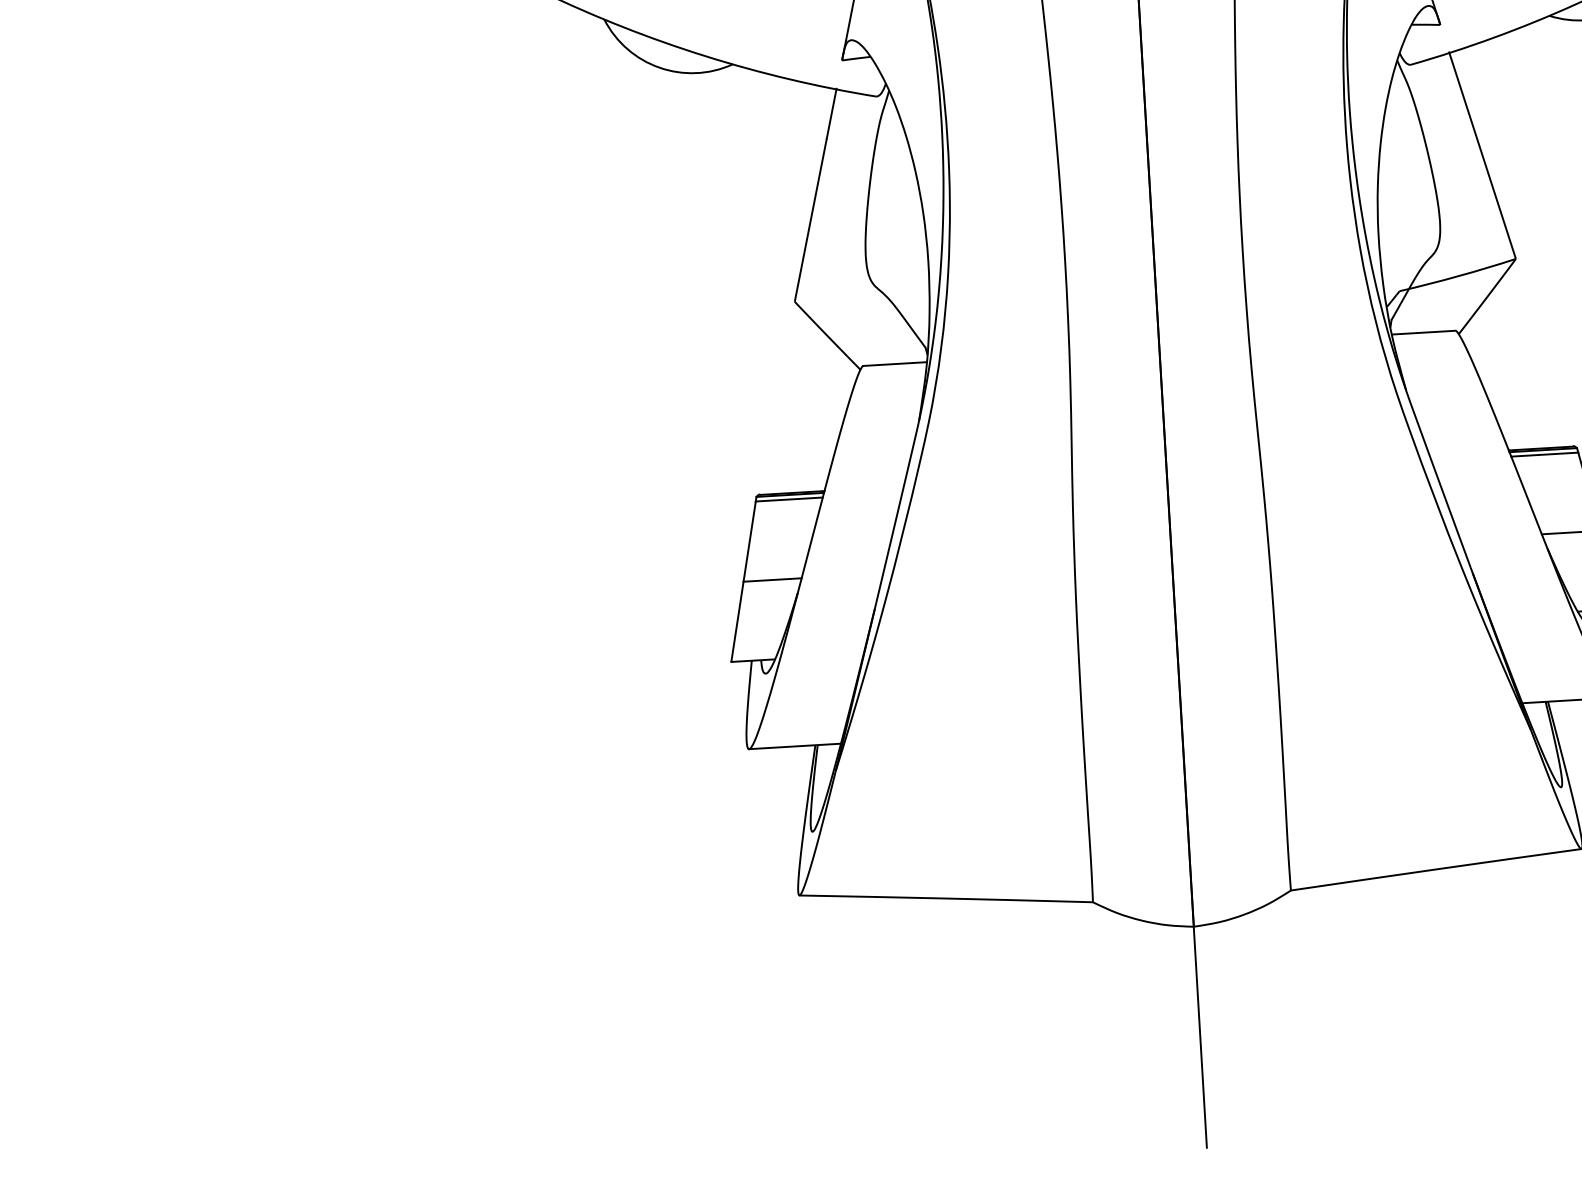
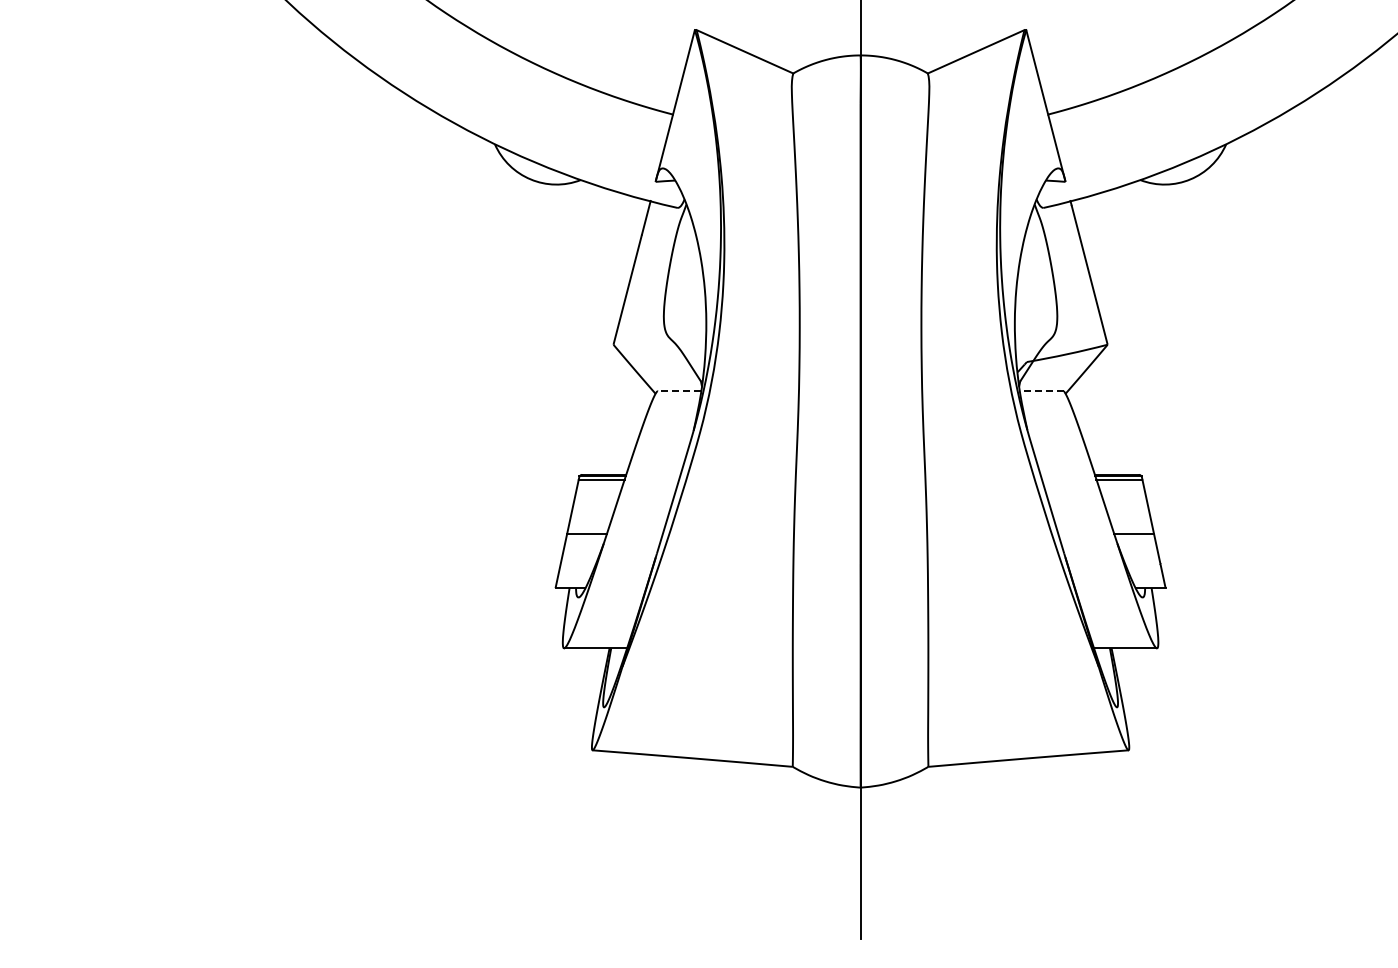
line: (1423, 332) -> (1041, 391), solid -> dashed
line: (895, 364) -> (679, 391), solid -> dashed

